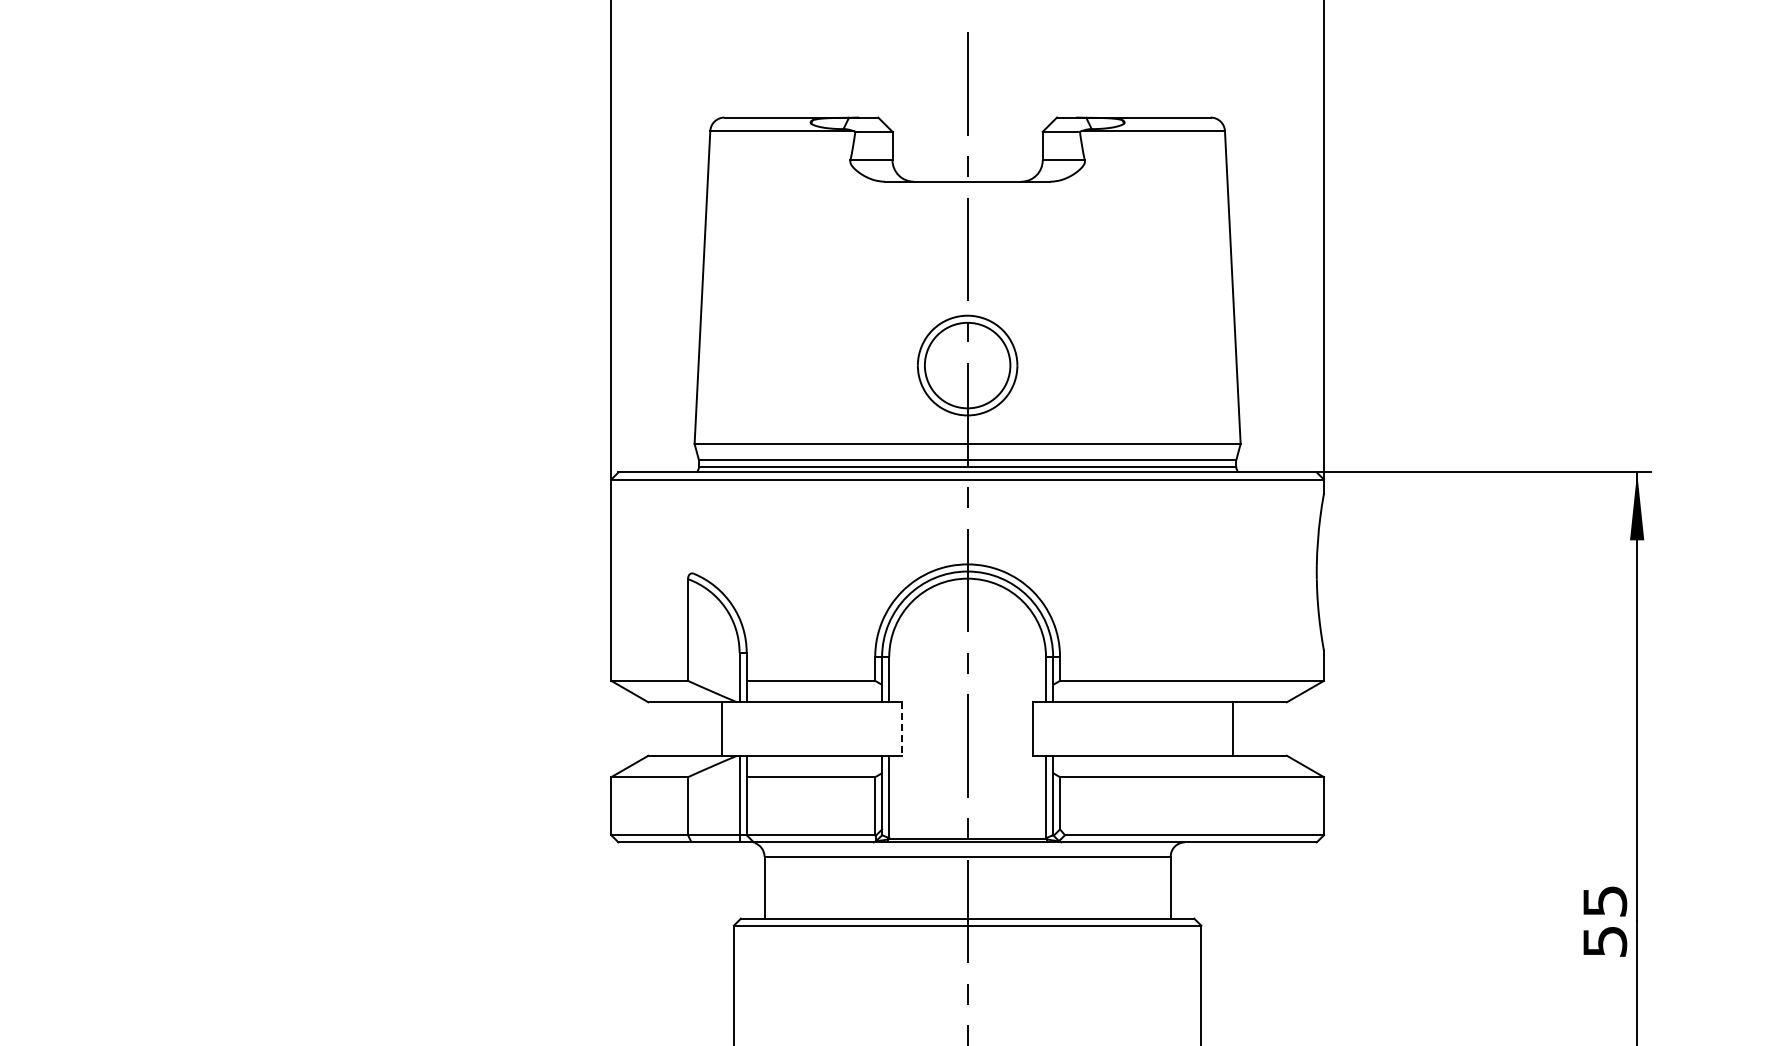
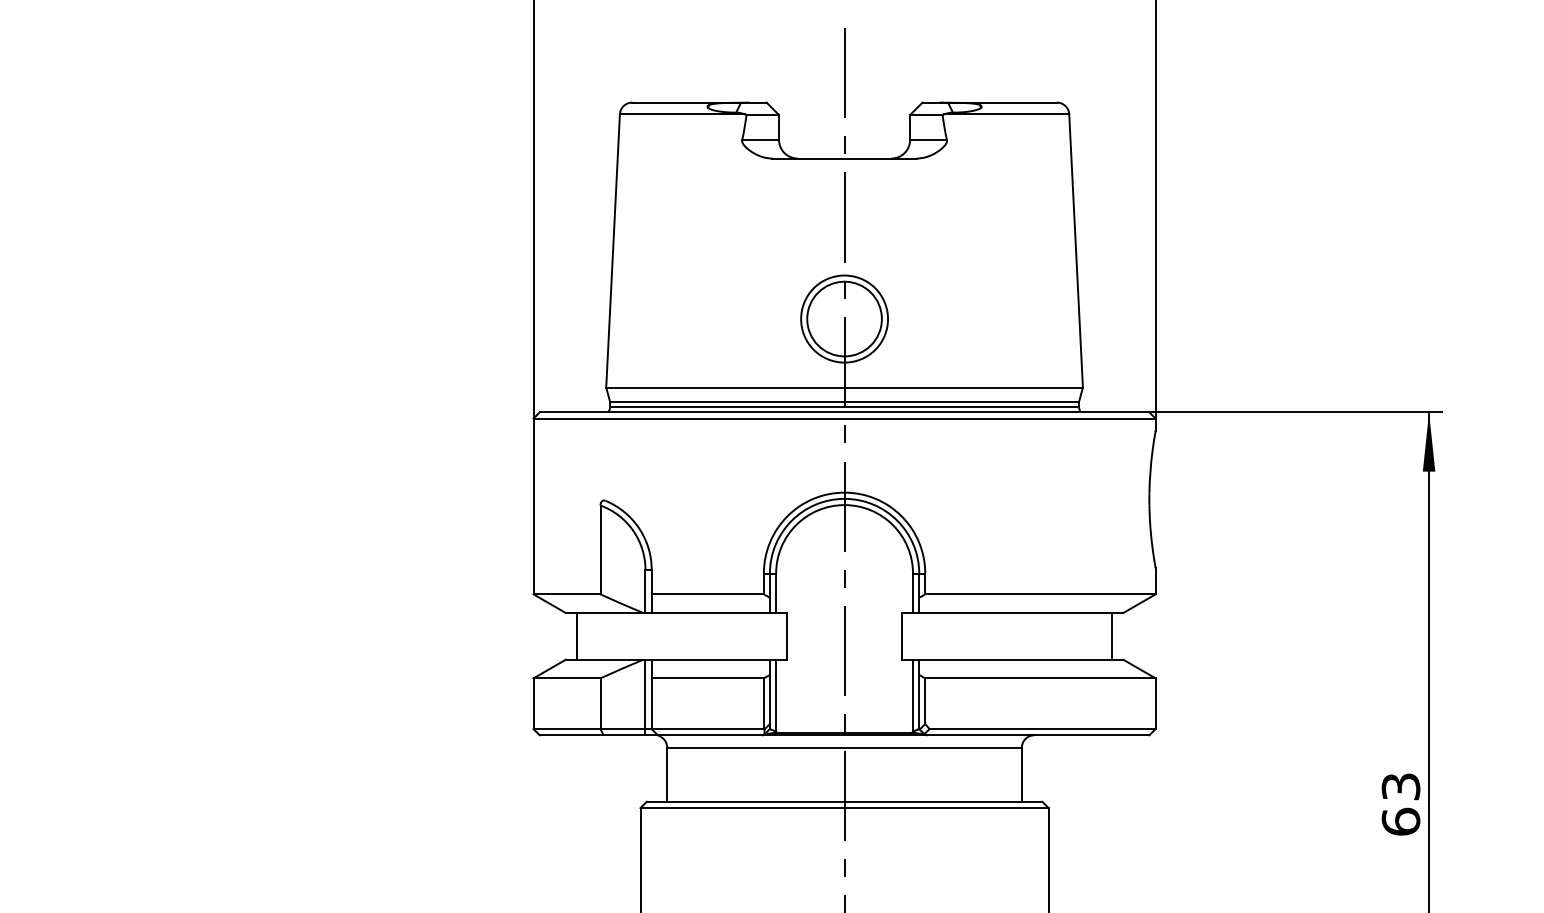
line: (722, 728) -> (577, 635), moved
line: (1233, 728) -> (1112, 635), moved
line: (901, 729) -> (786, 636), dashed -> solid
text: (1605, 921) -> (1401, 804), 55 -> 63

